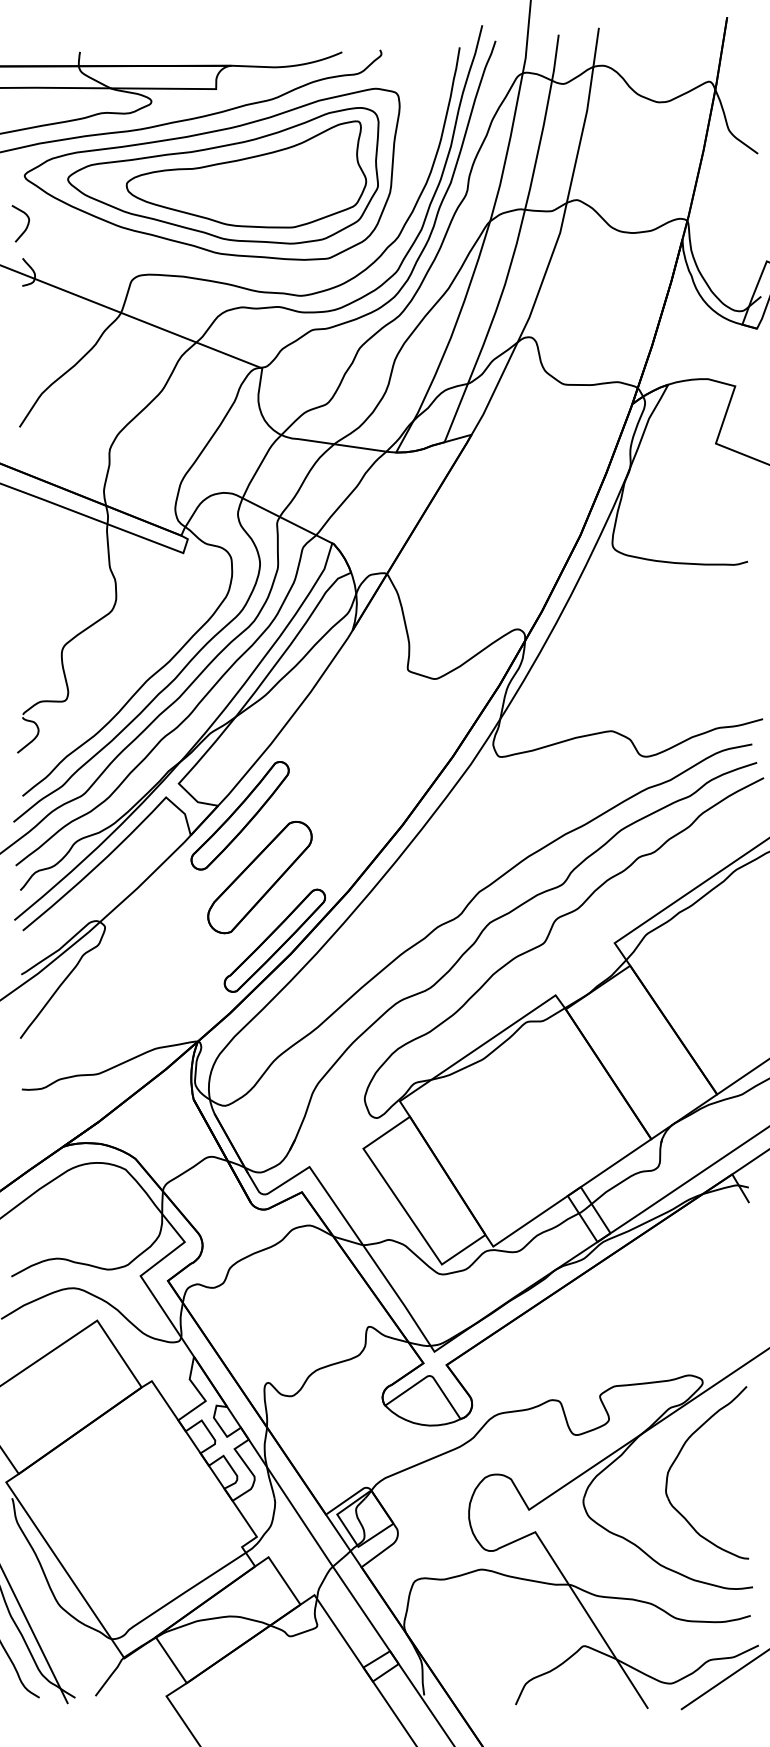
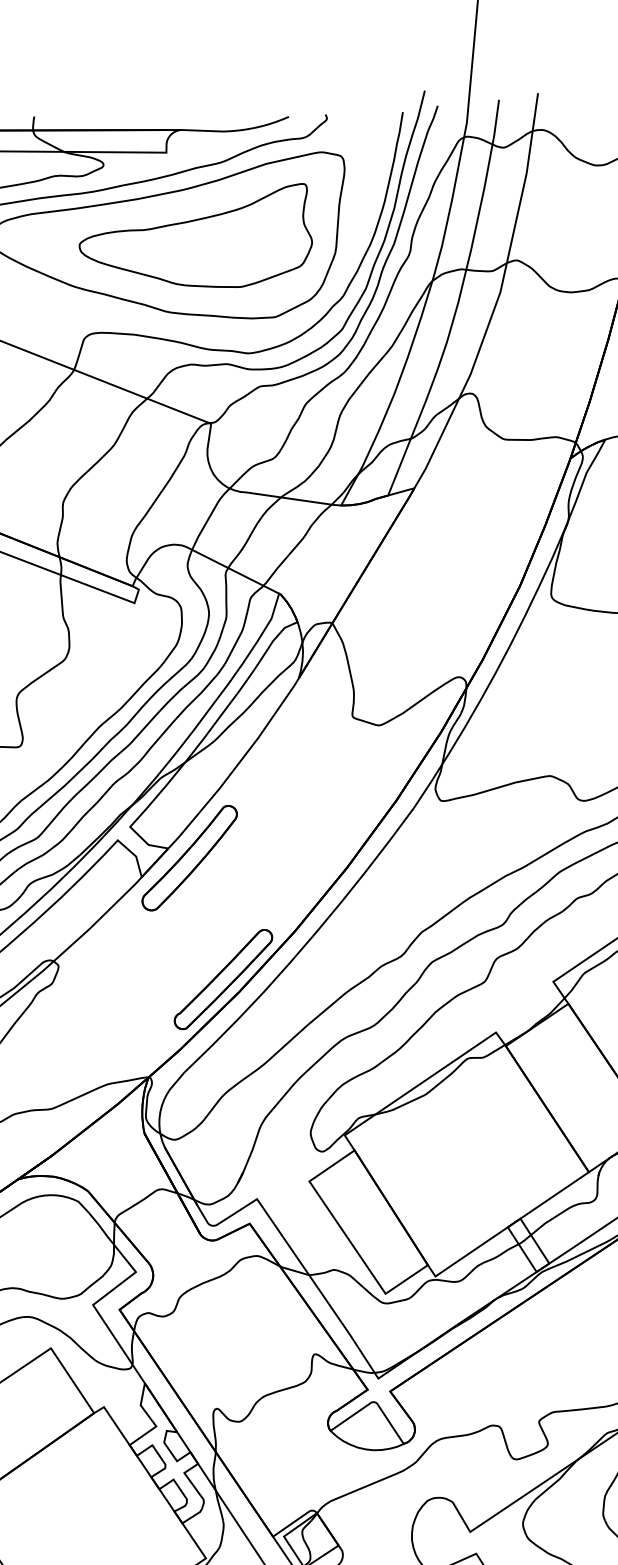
part: (223, 175) -> (173, 236), removed
part: (259, 877) -> (208, 918), removed

